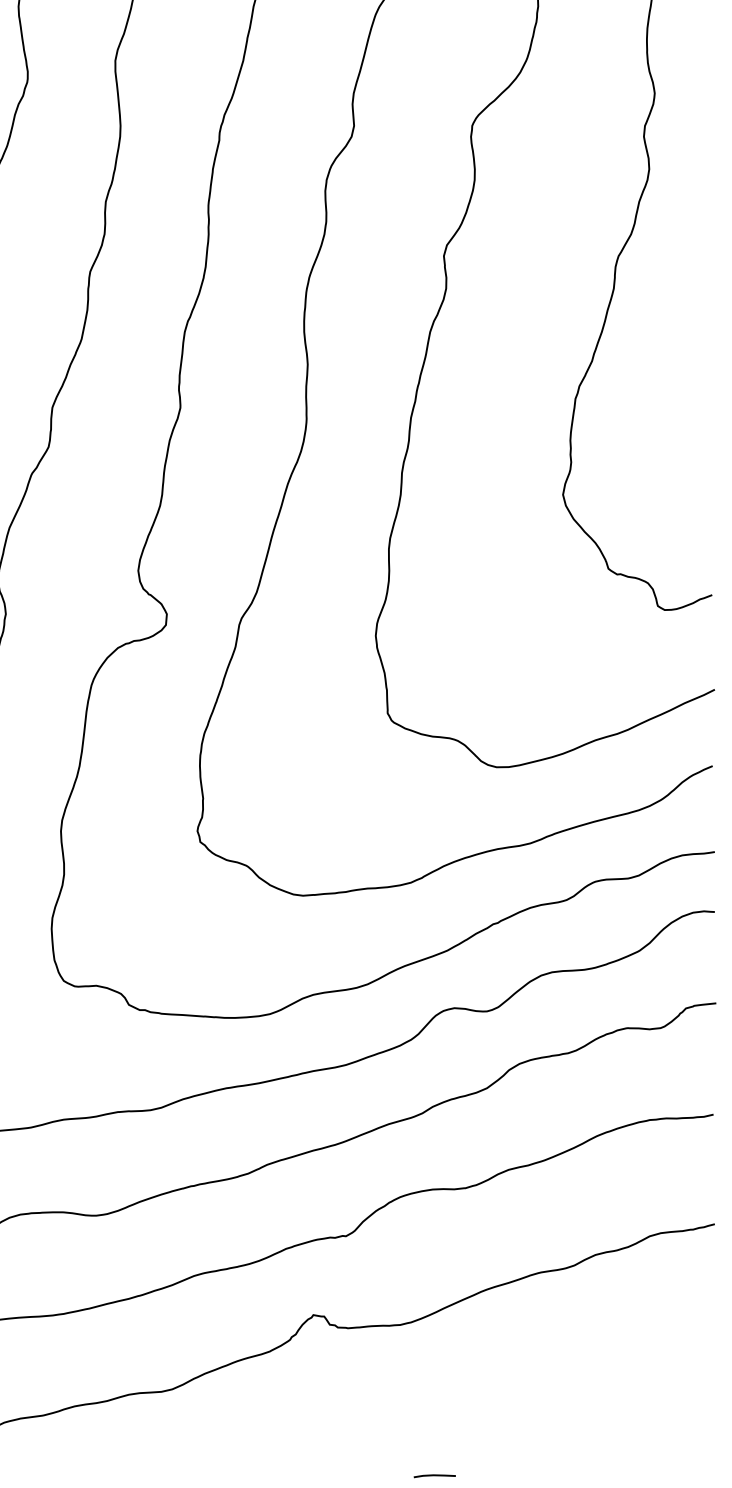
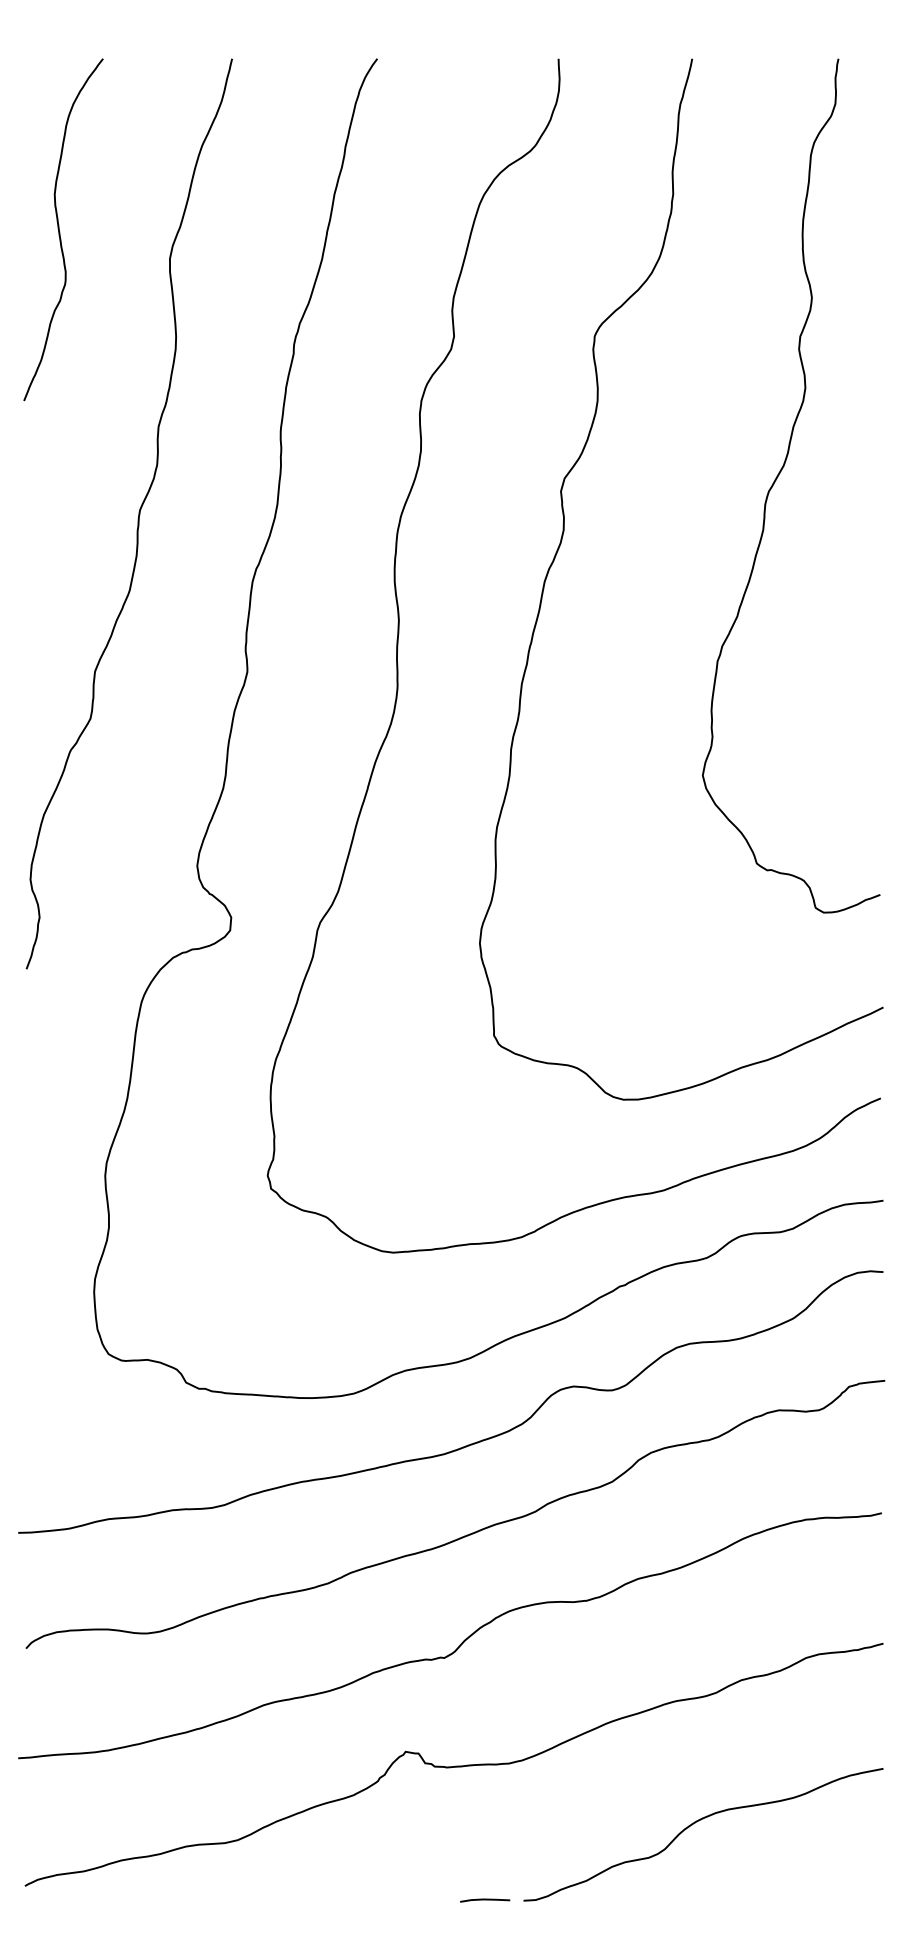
curve: (558, 1374) -> (697, 1822), added
line: (435, 1476) -> (485, 1900), moved

